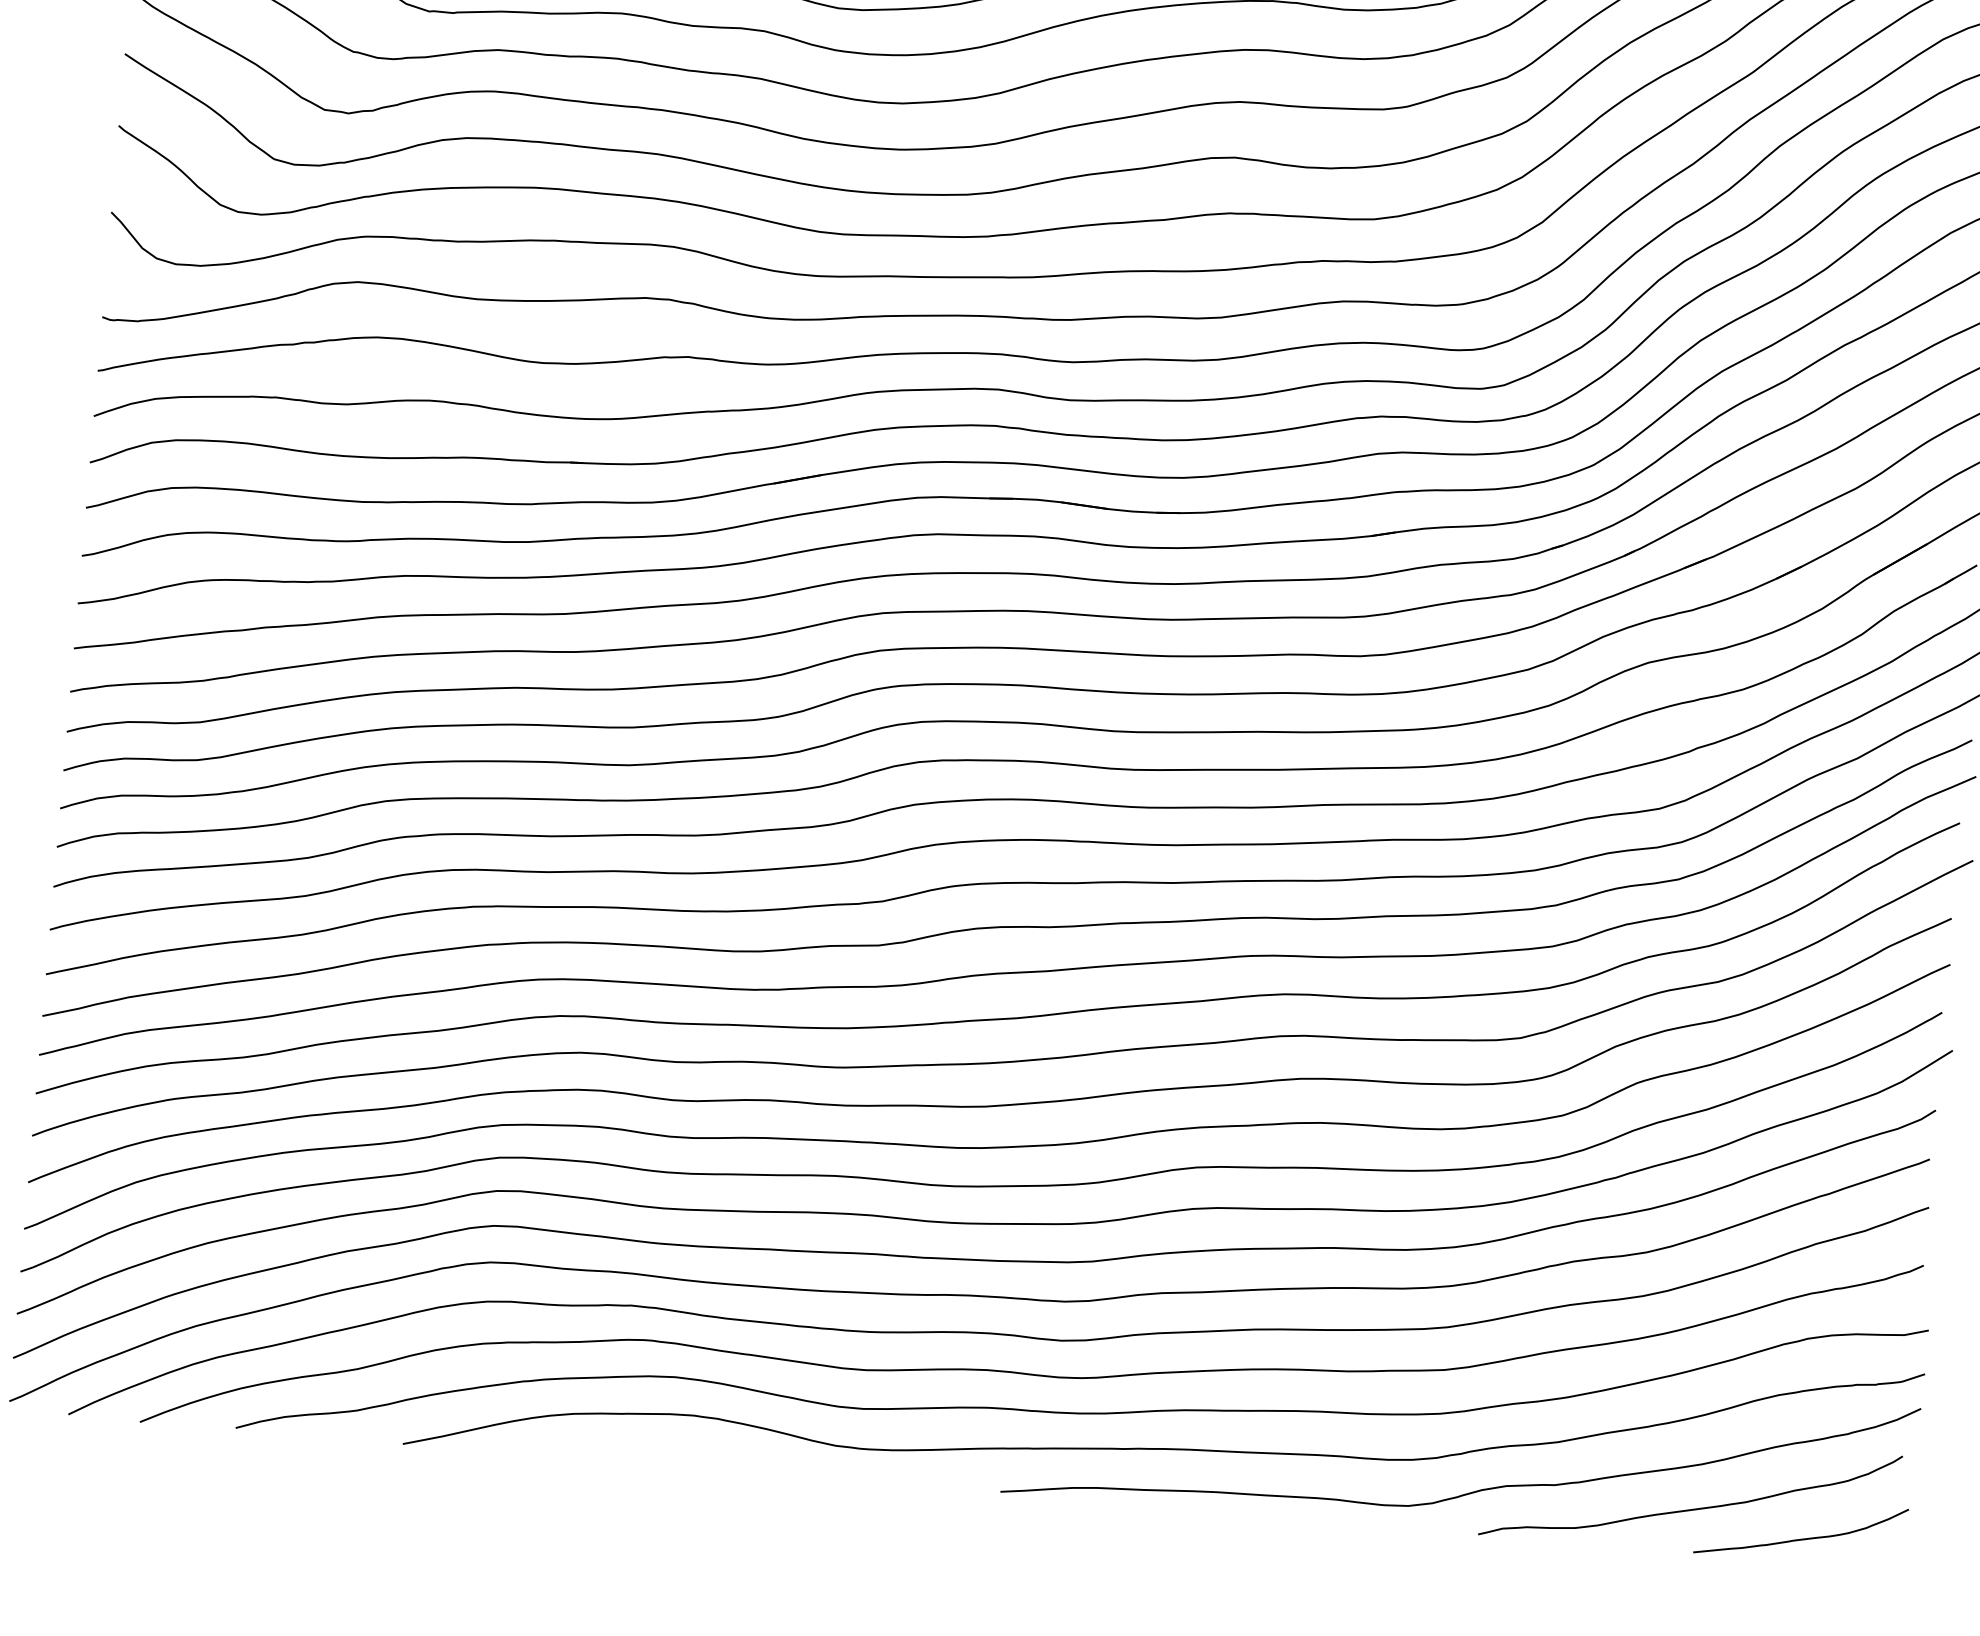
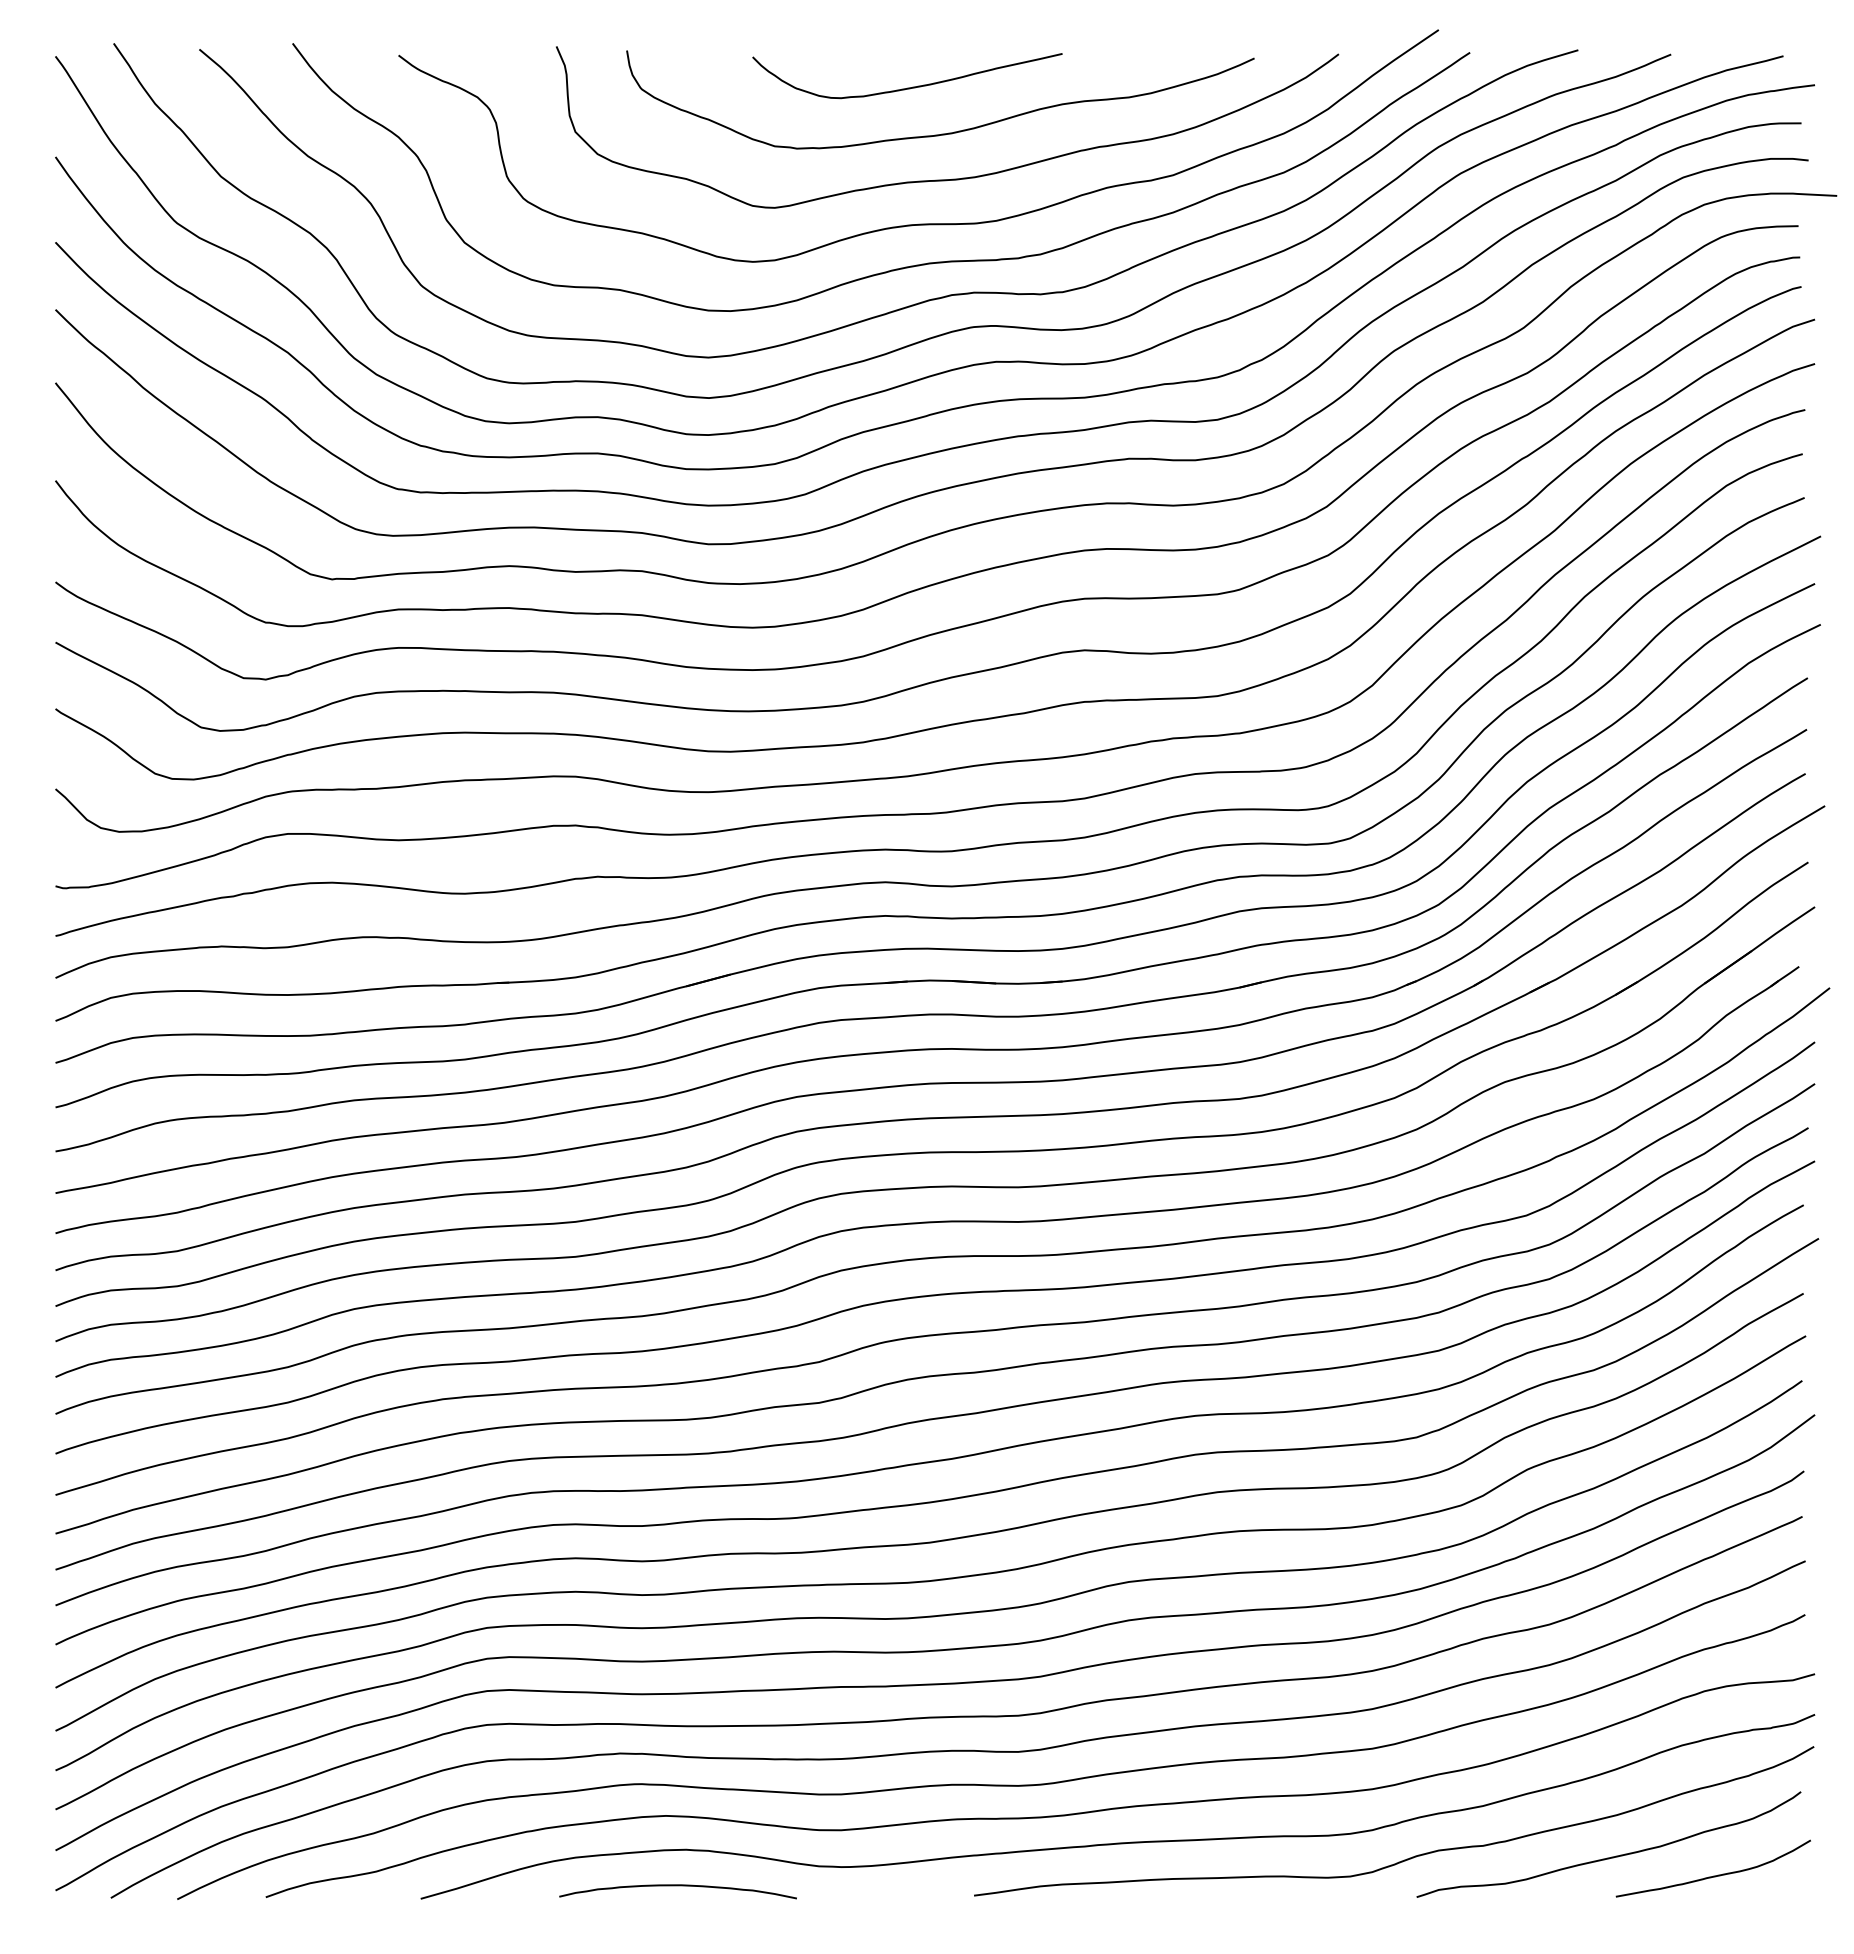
curve: (681, 1454) -> (677, 1886), added

